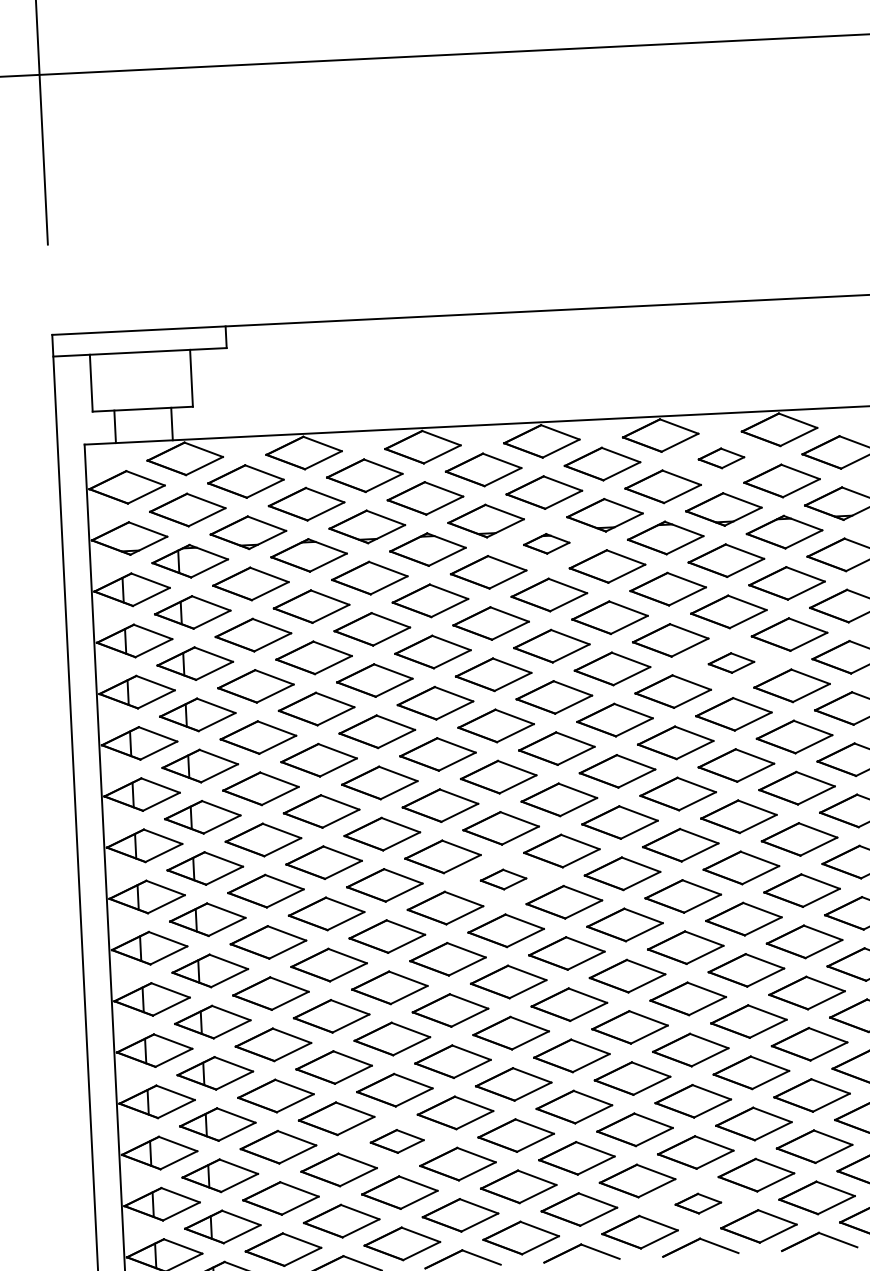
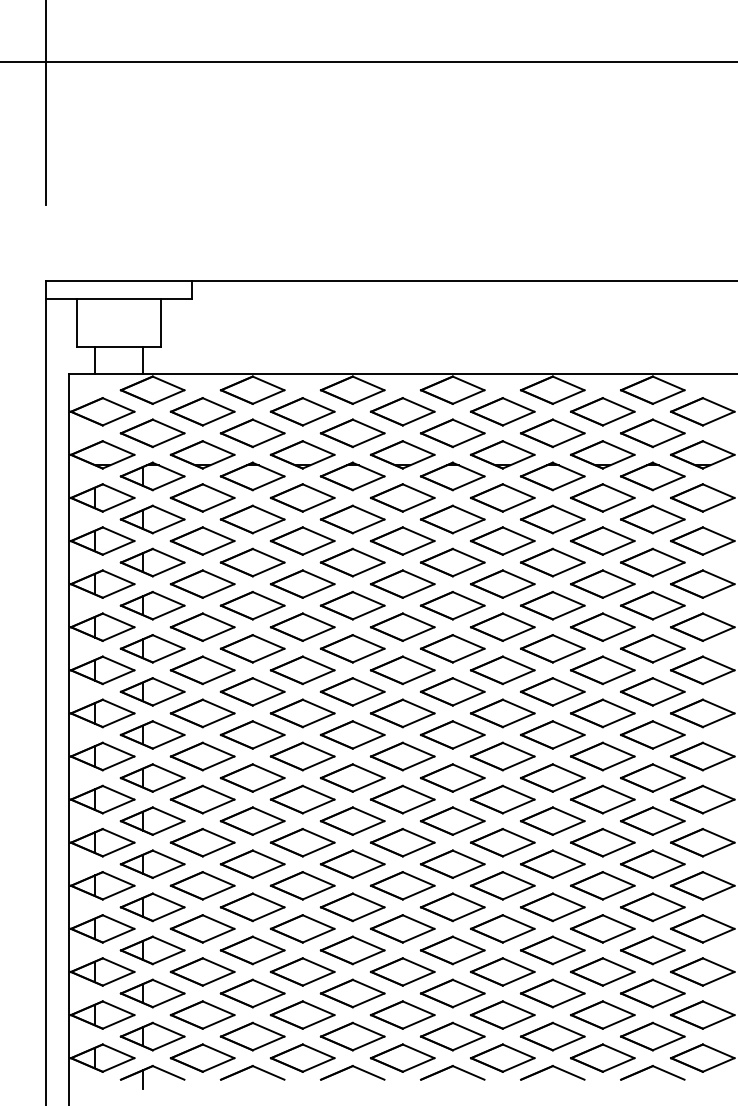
part: (721, 457) -> (602, 411), size x1.67
part: (546, 543) -> (452, 476), size x1.67
part: (731, 662) -> (602, 583), size x1.67
part: (503, 879) -> (402, 756), size x1.67
part: (397, 1140) -> (302, 971), size x1.43
part: (697, 1203) -> (552, 1036), size x1.67

